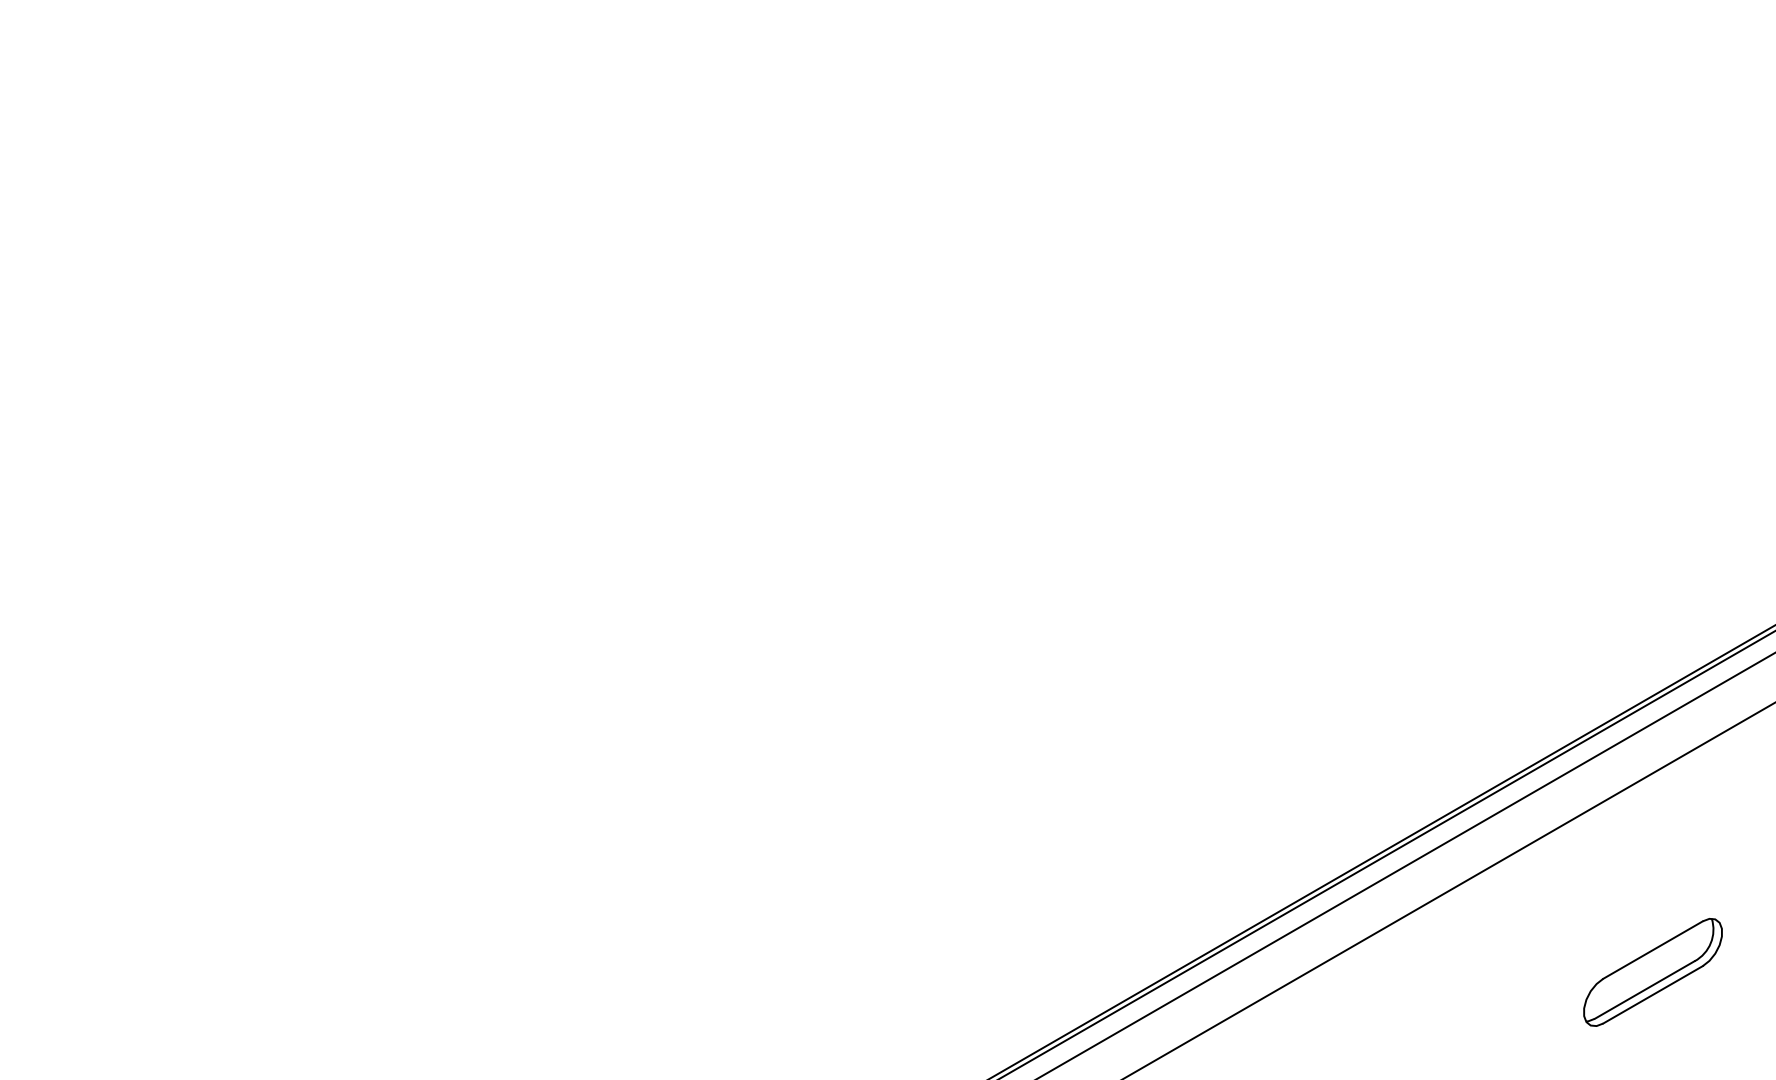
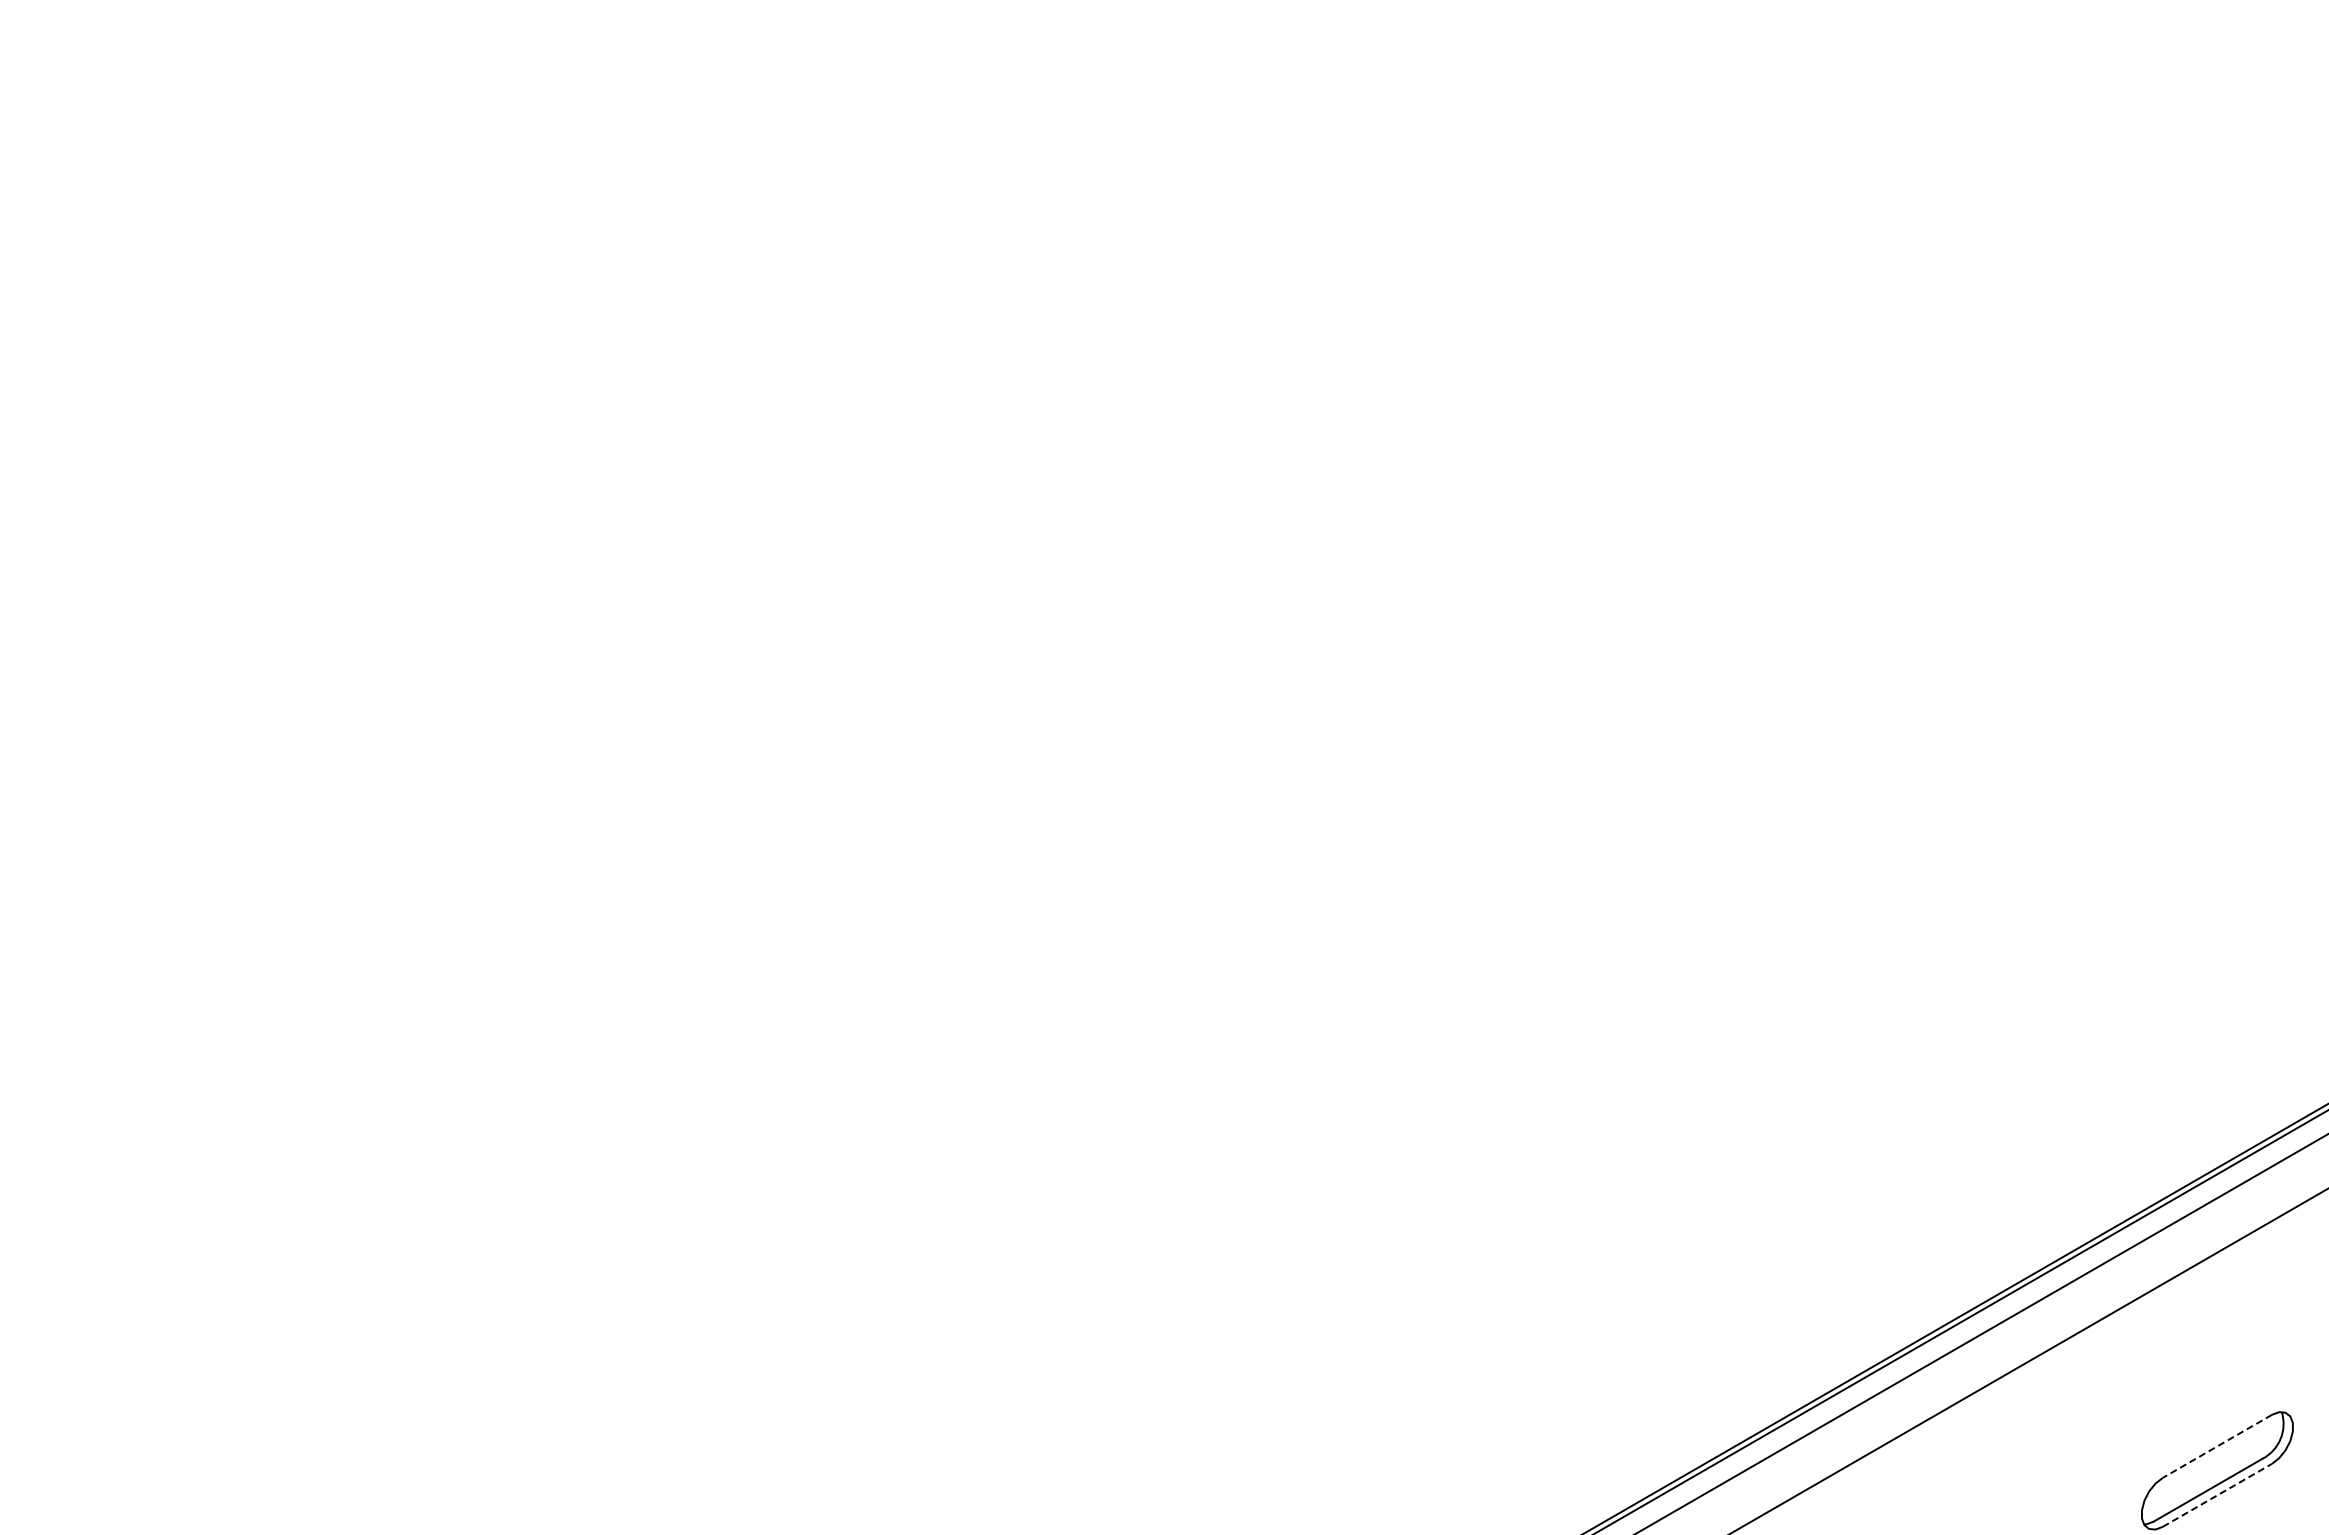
line: (1652, 950) -> (2216, 1446), solid -> dashed
line: (1653, 994) -> (2217, 1495), solid -> dashed

